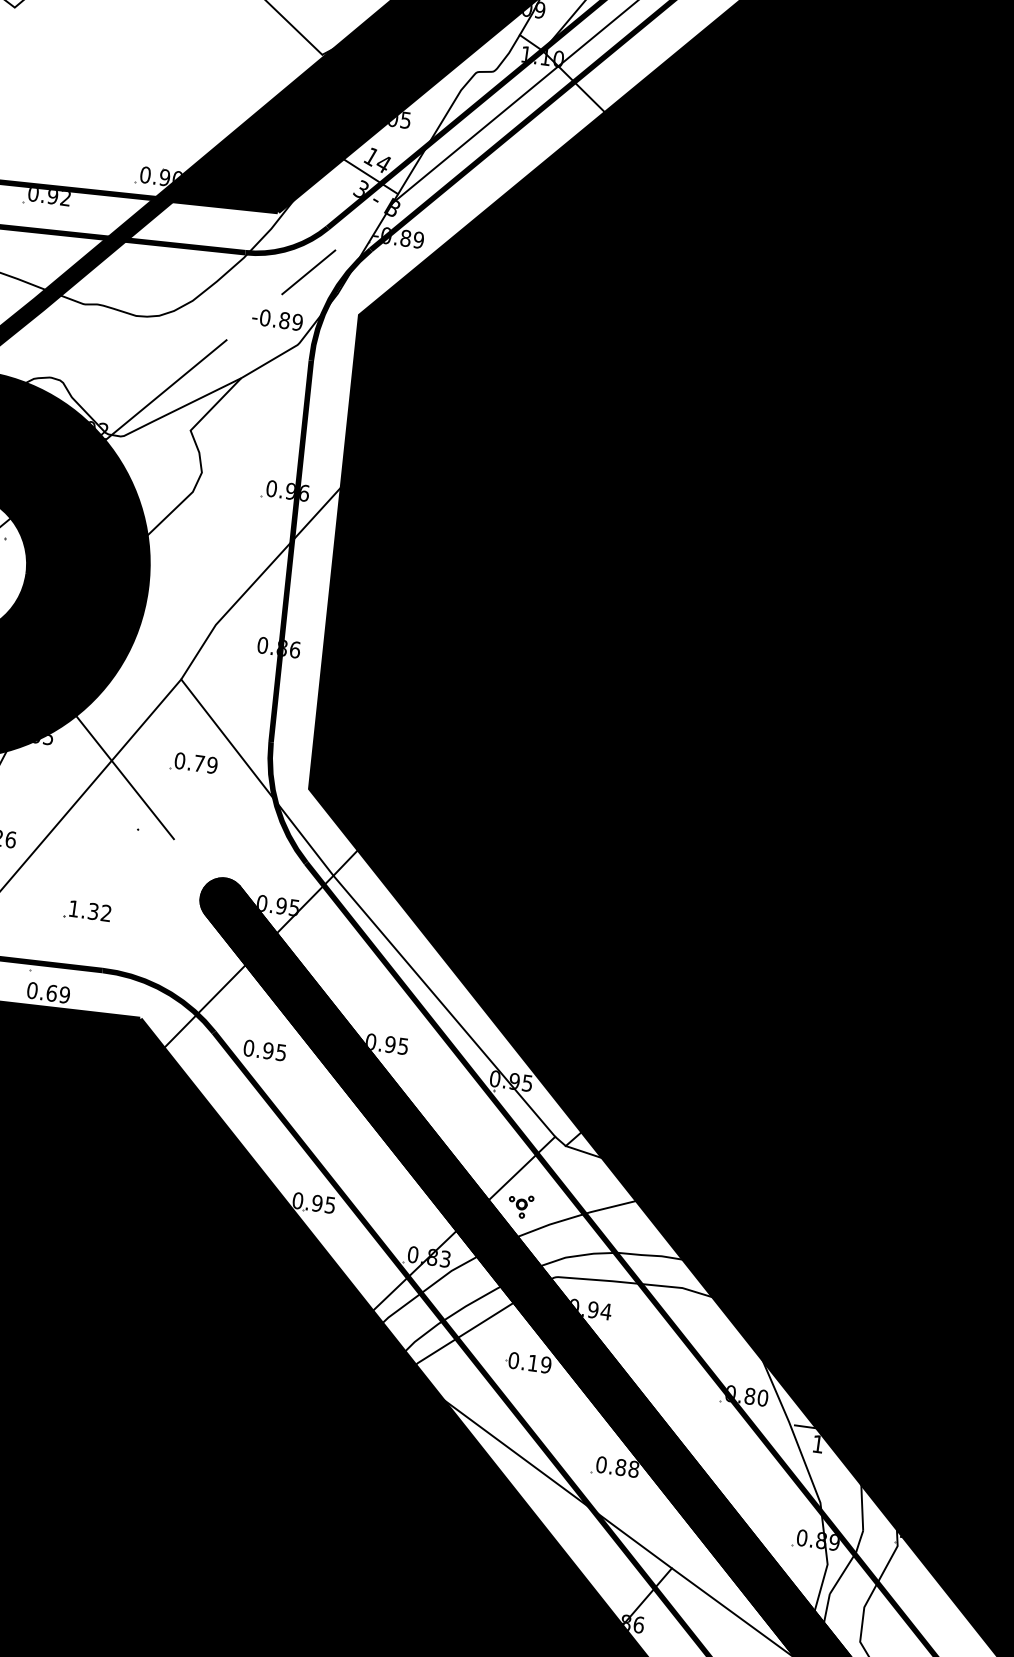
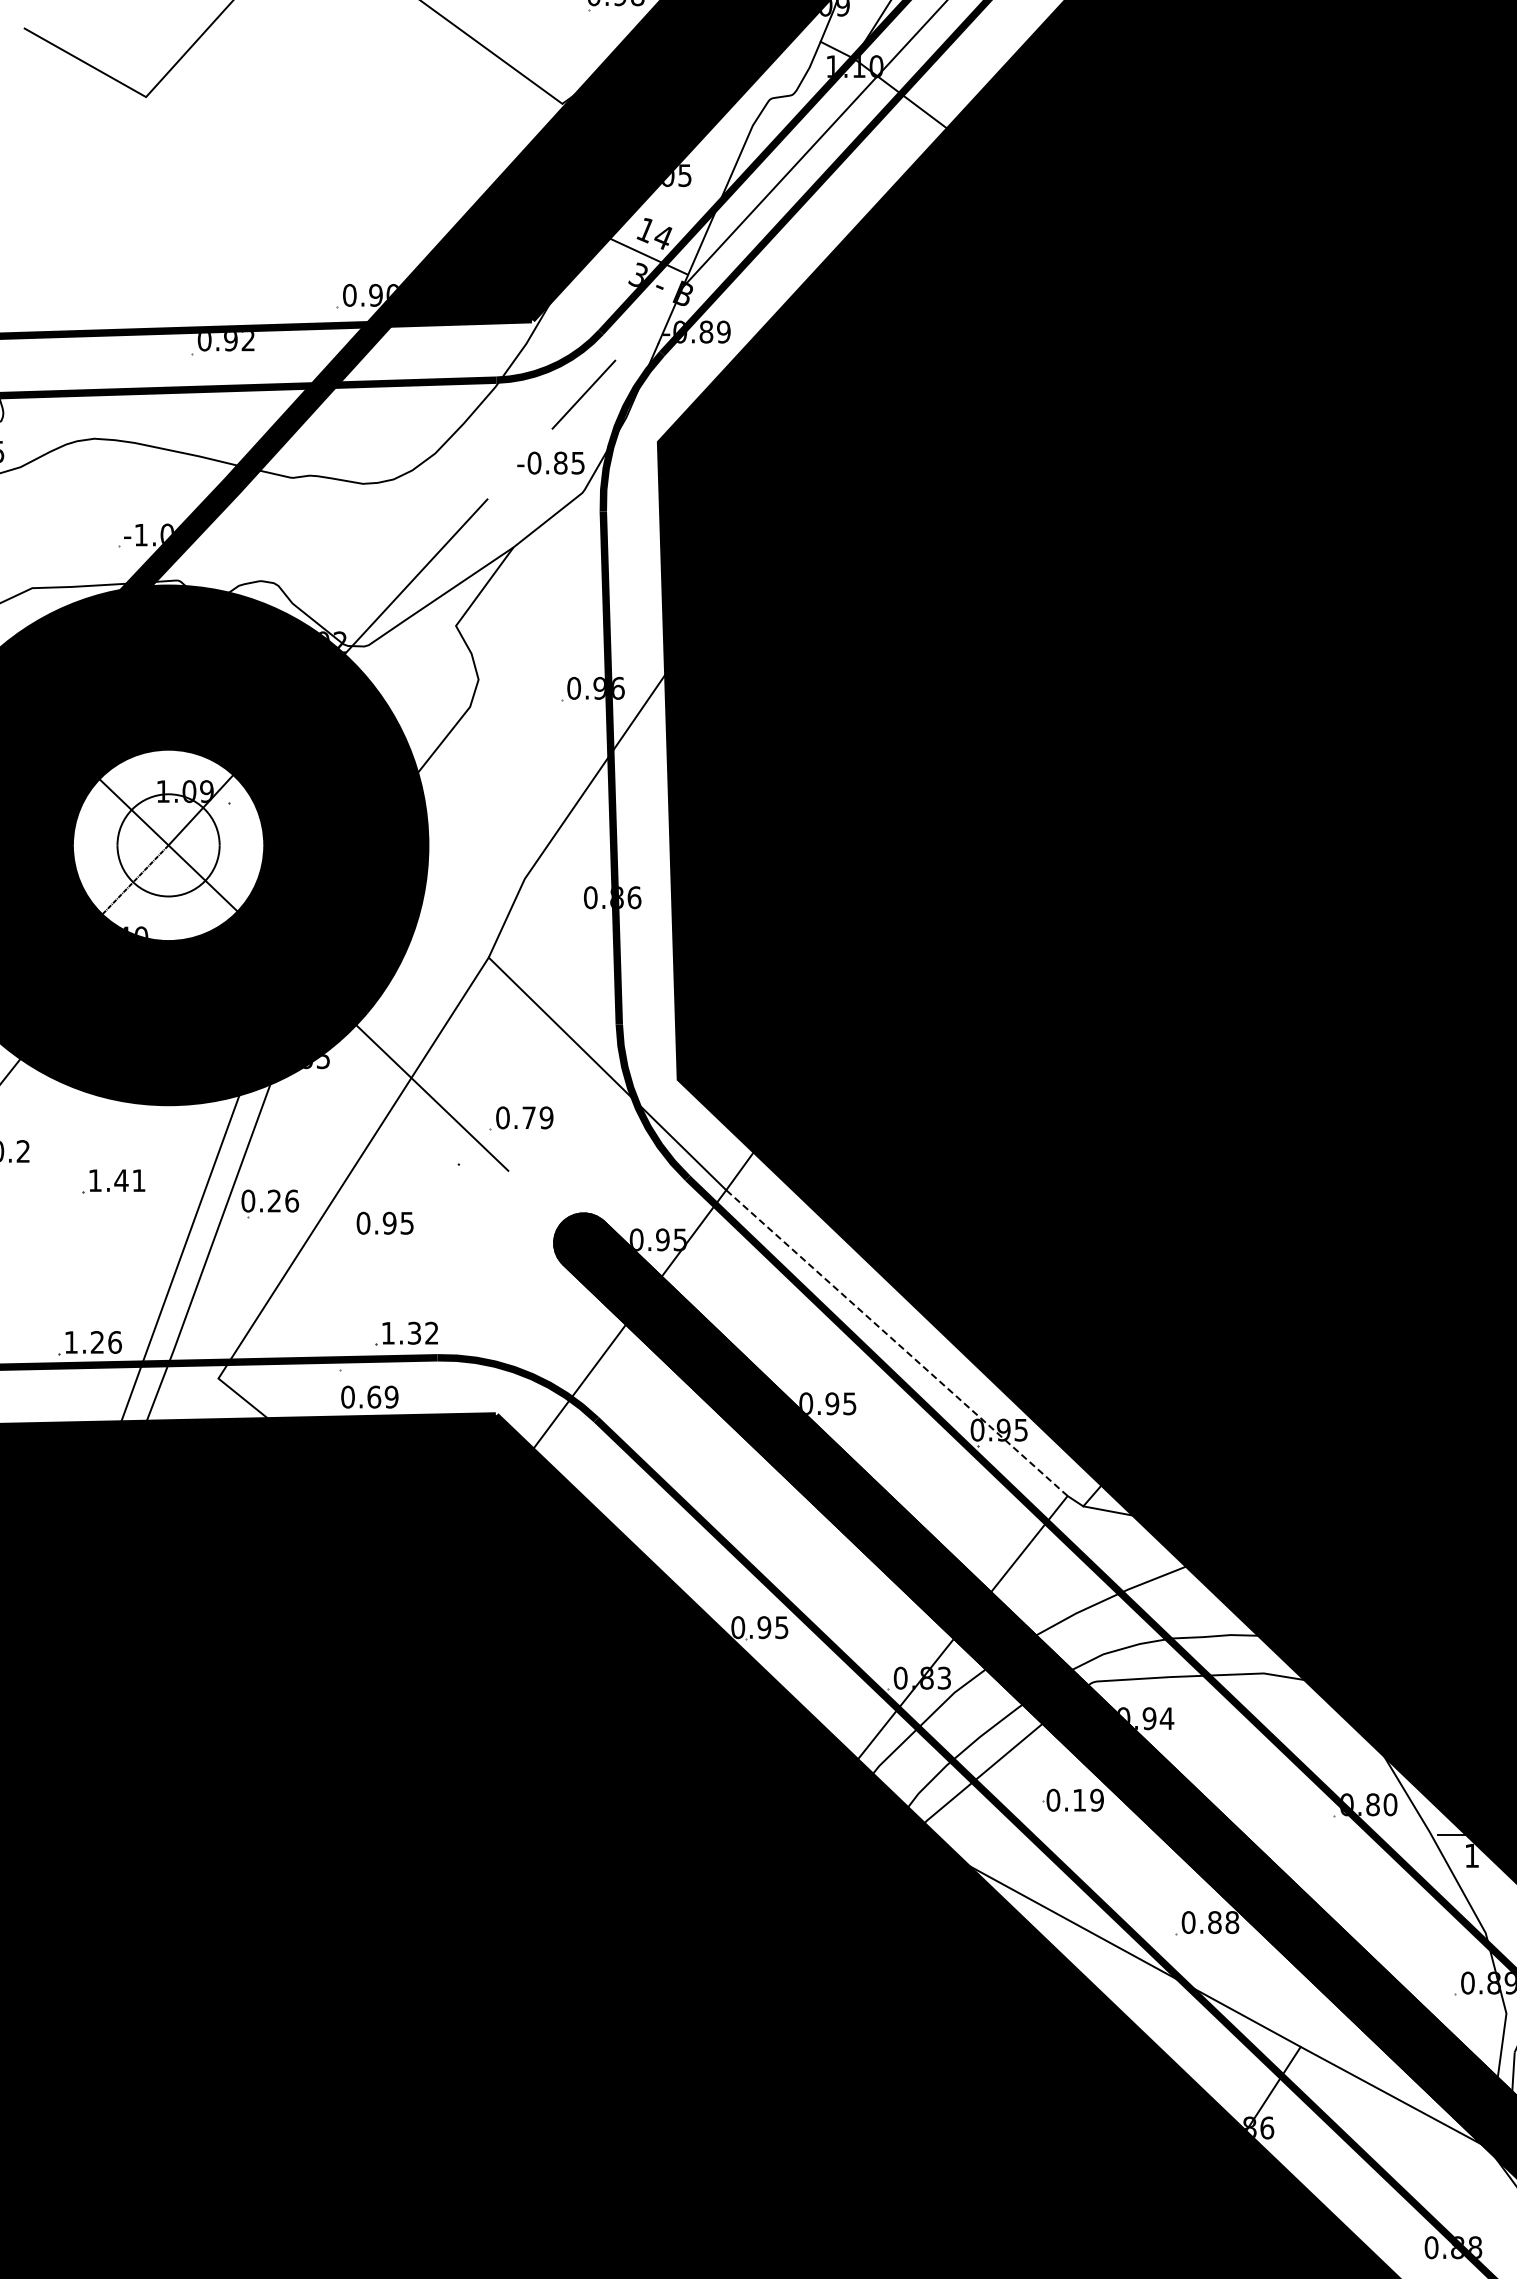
text: (297, 321) -> (577, 462), -0.89 -> -0.85
part: (198, 764) -> (528, 1119), moved
part: (87, 910) -> (406, 1333), moved
line: (444, 1005) -> (896, 1342), solid -> dashed
text: (264, 1049) -> (384, 1222), moved
part: (519, 1206) -> (1033, 1594), removed

